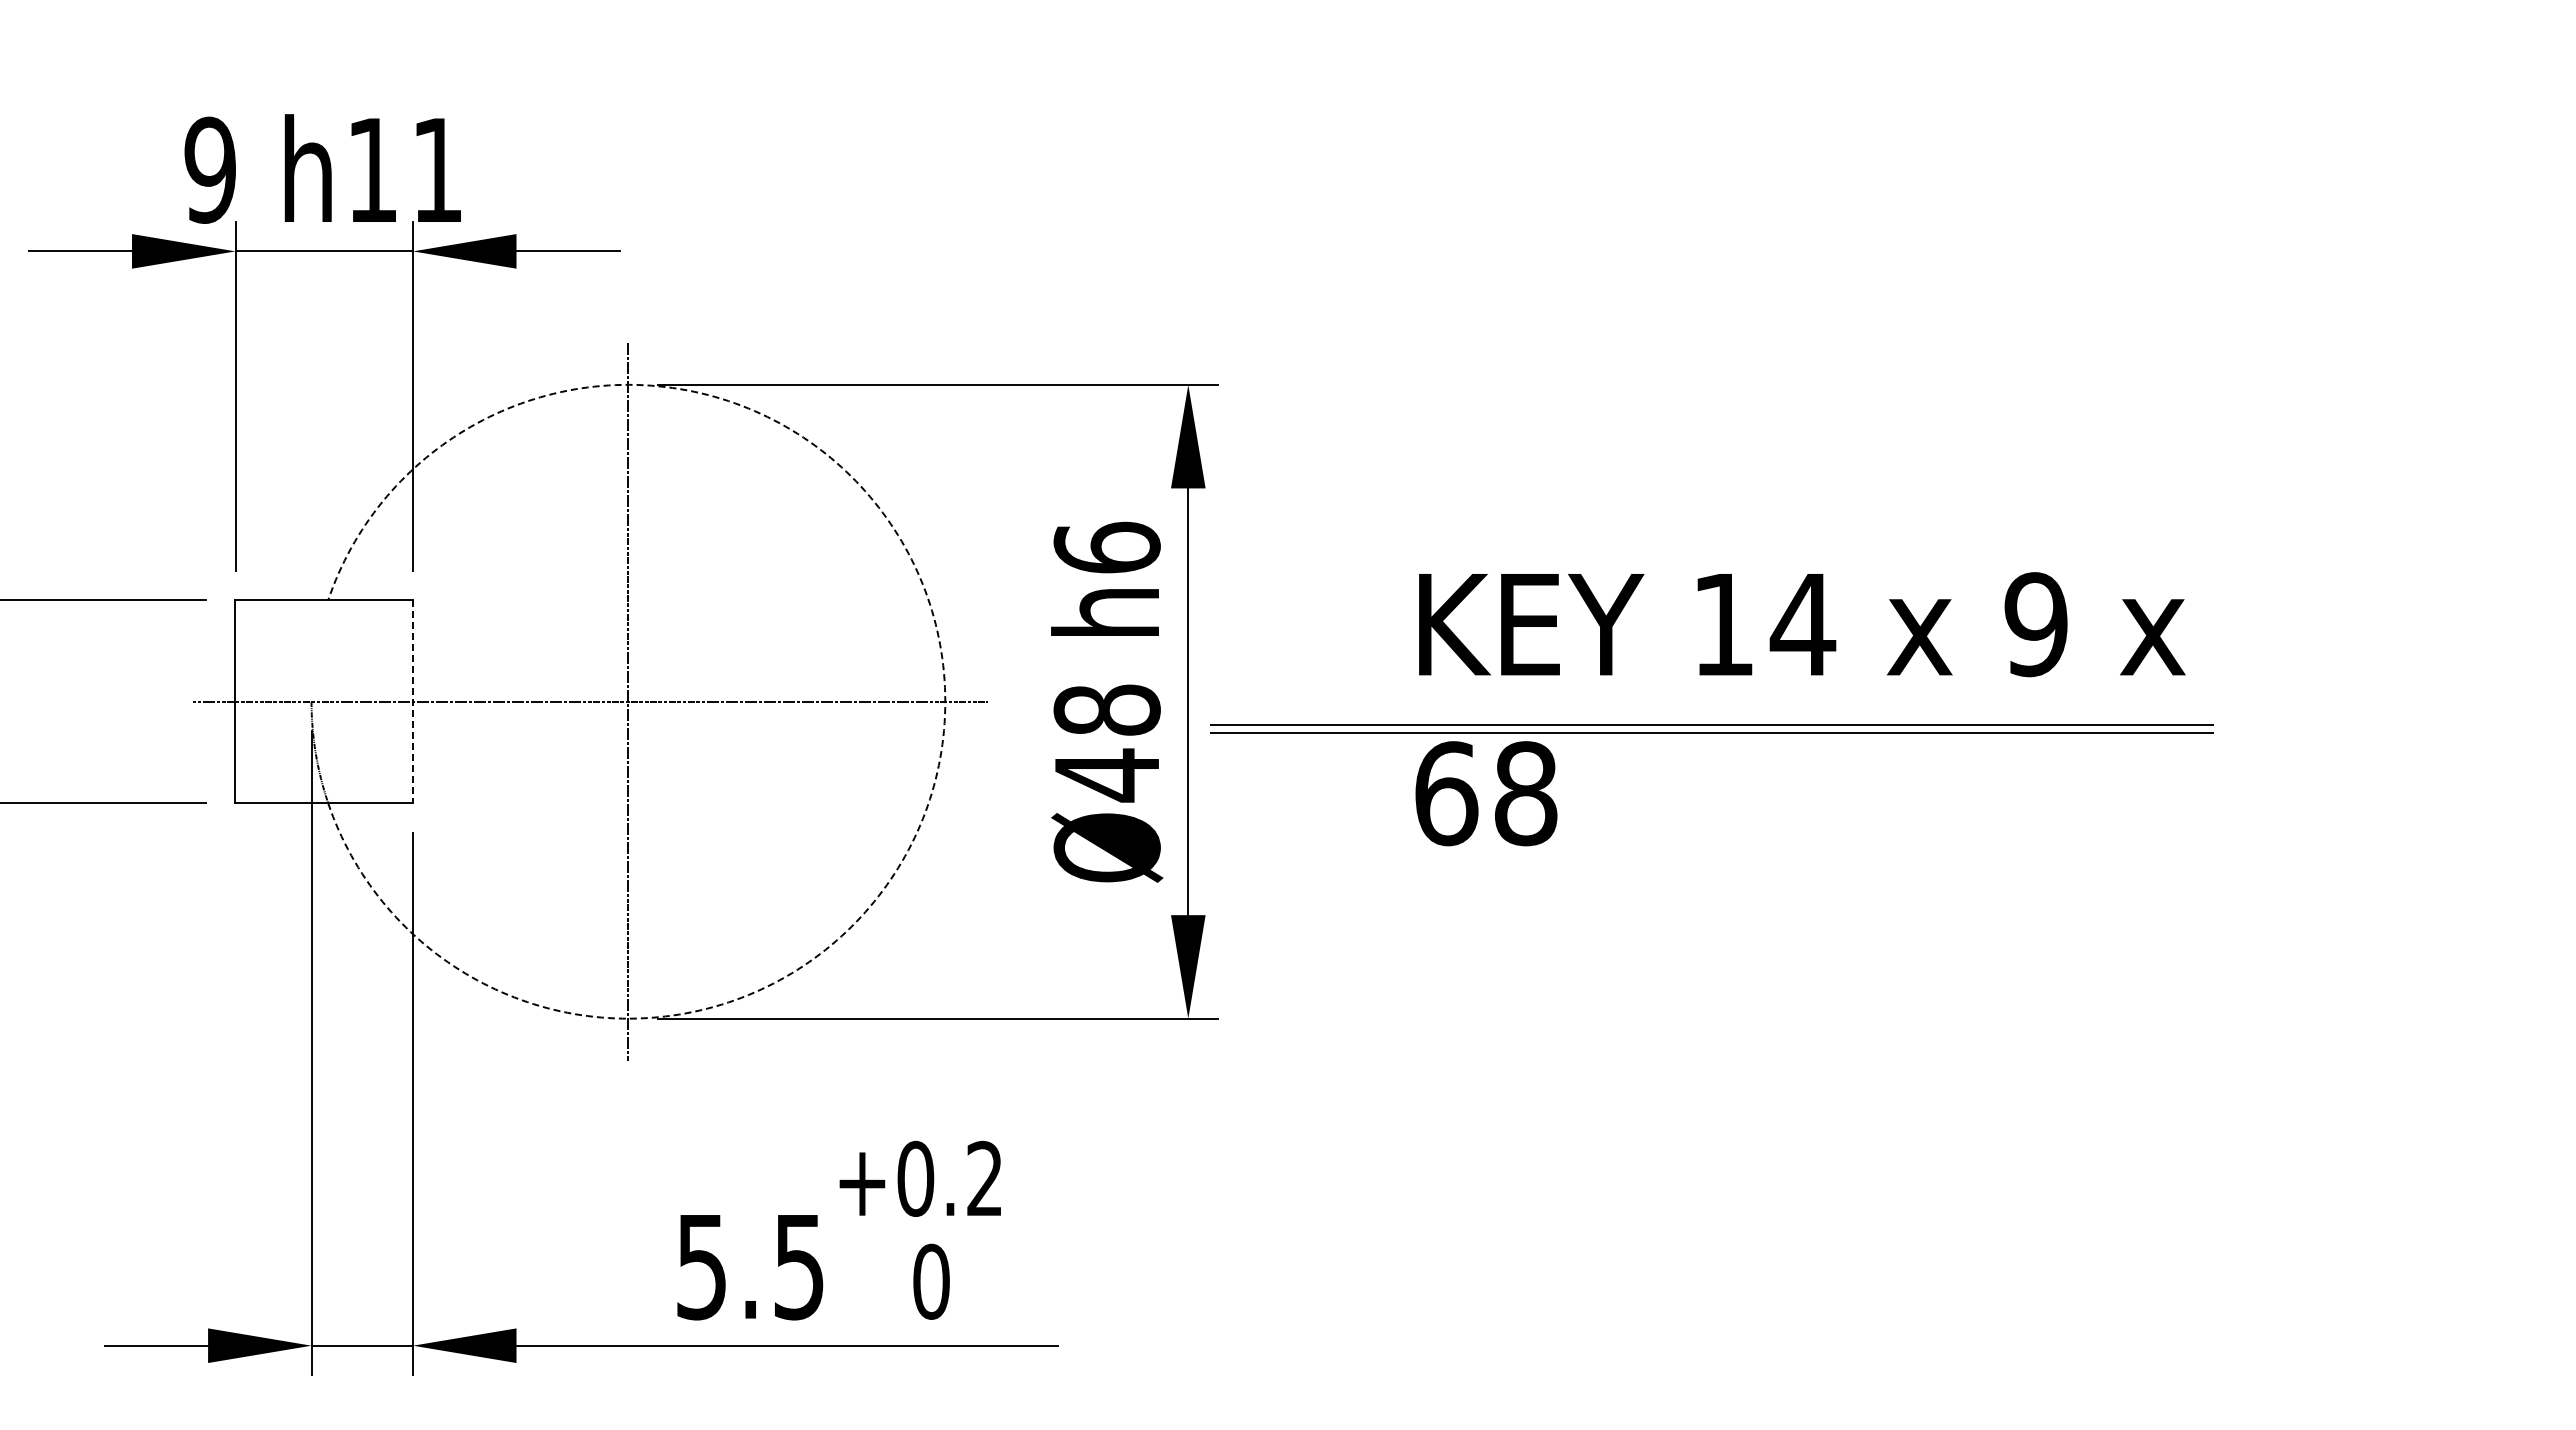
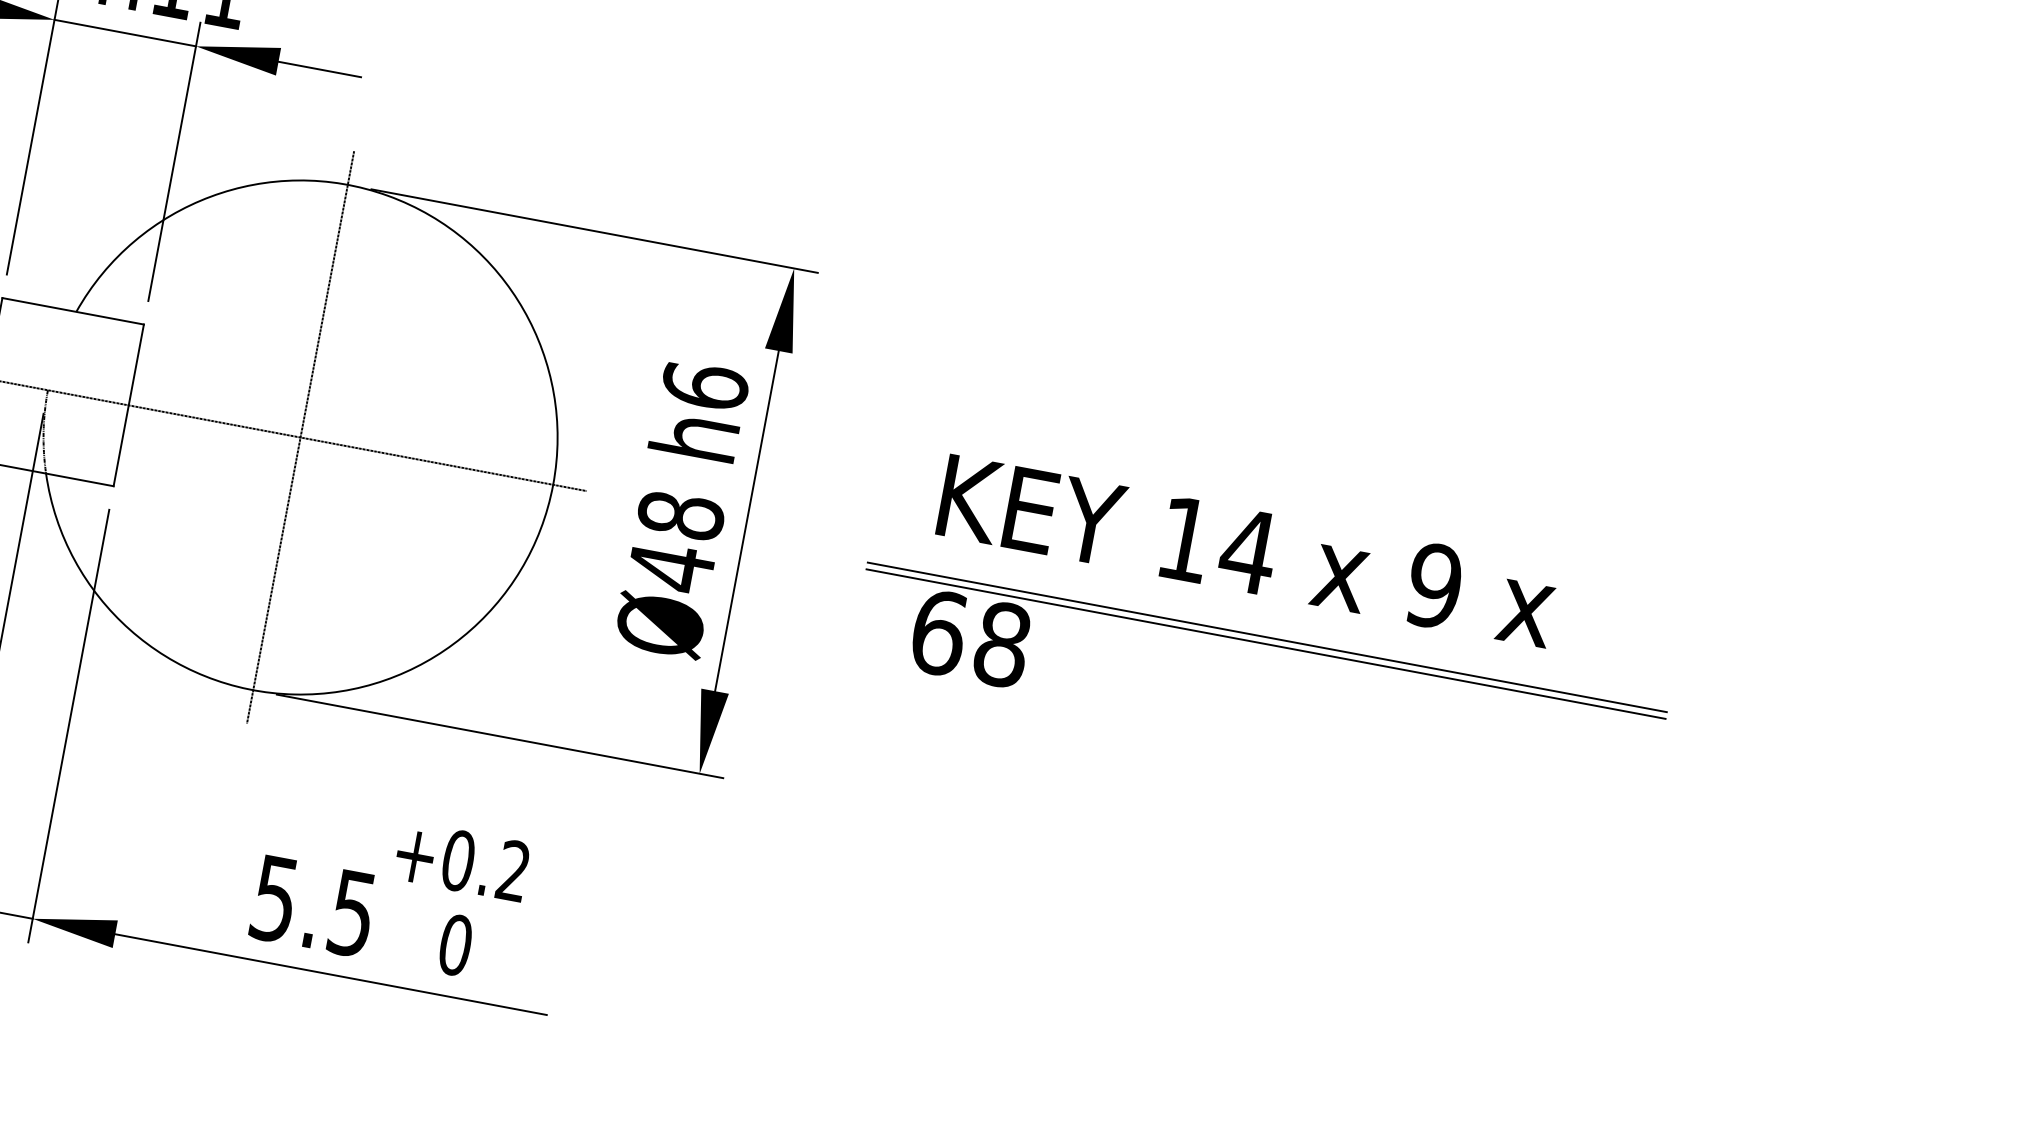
arc: (945, 701) -> (553, 484), dashed -> solid
line: (412, 702) -> (128, 405), dashed -> solid
part: (1711, 728) -> (1266, 640), moved

